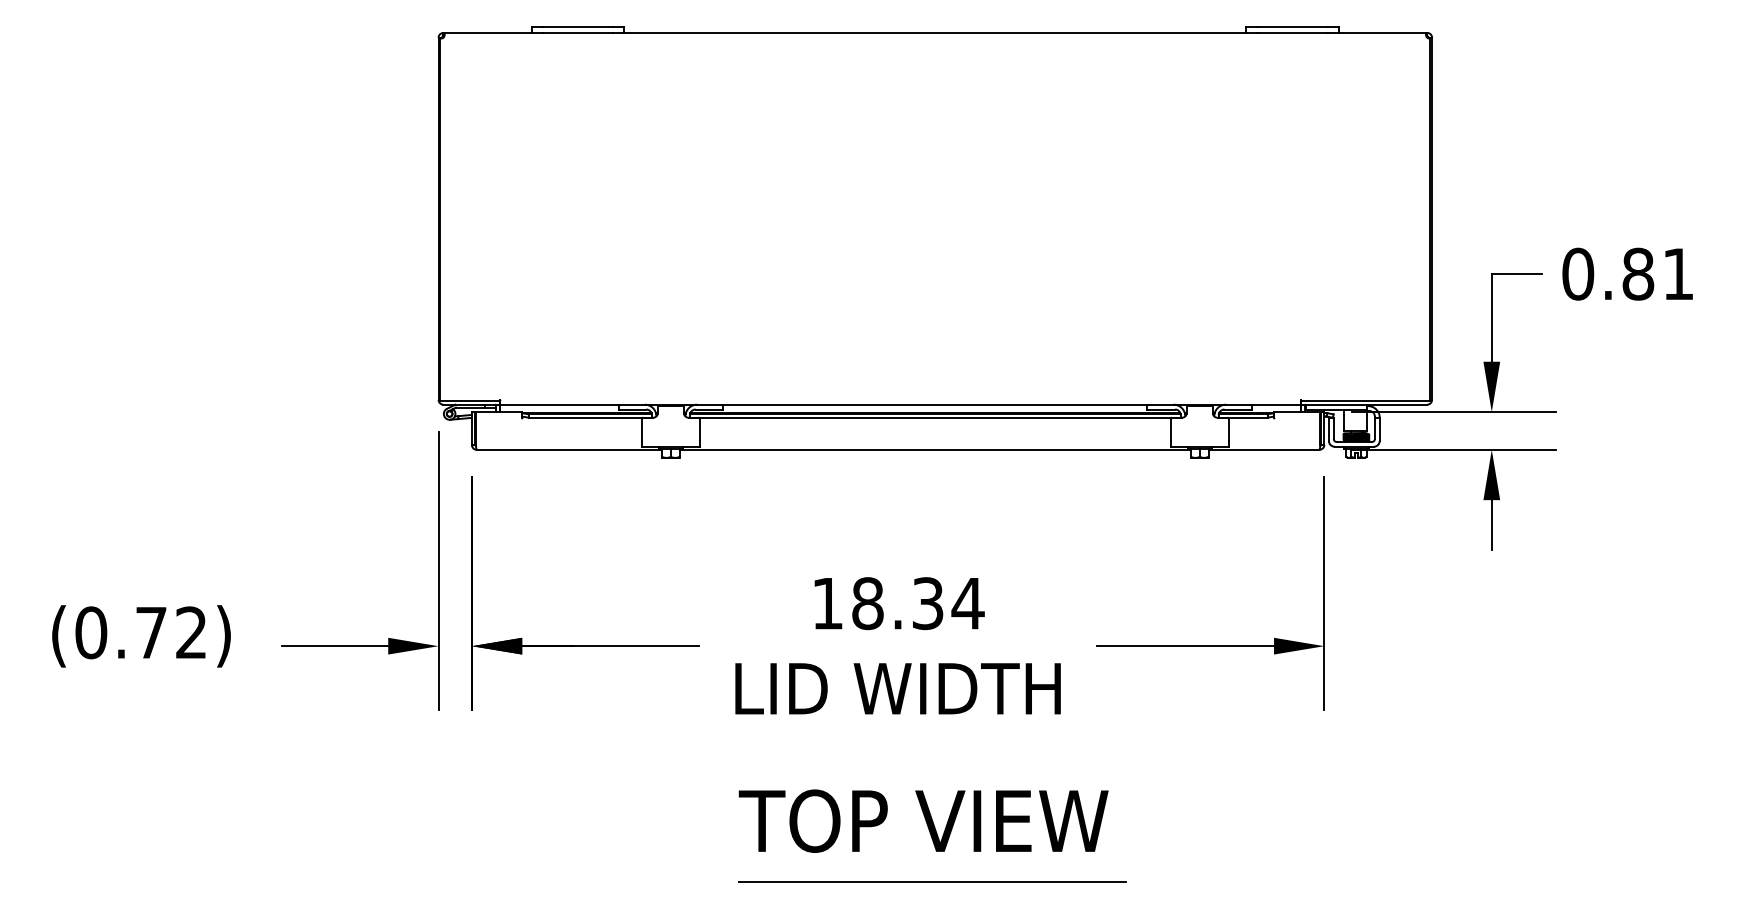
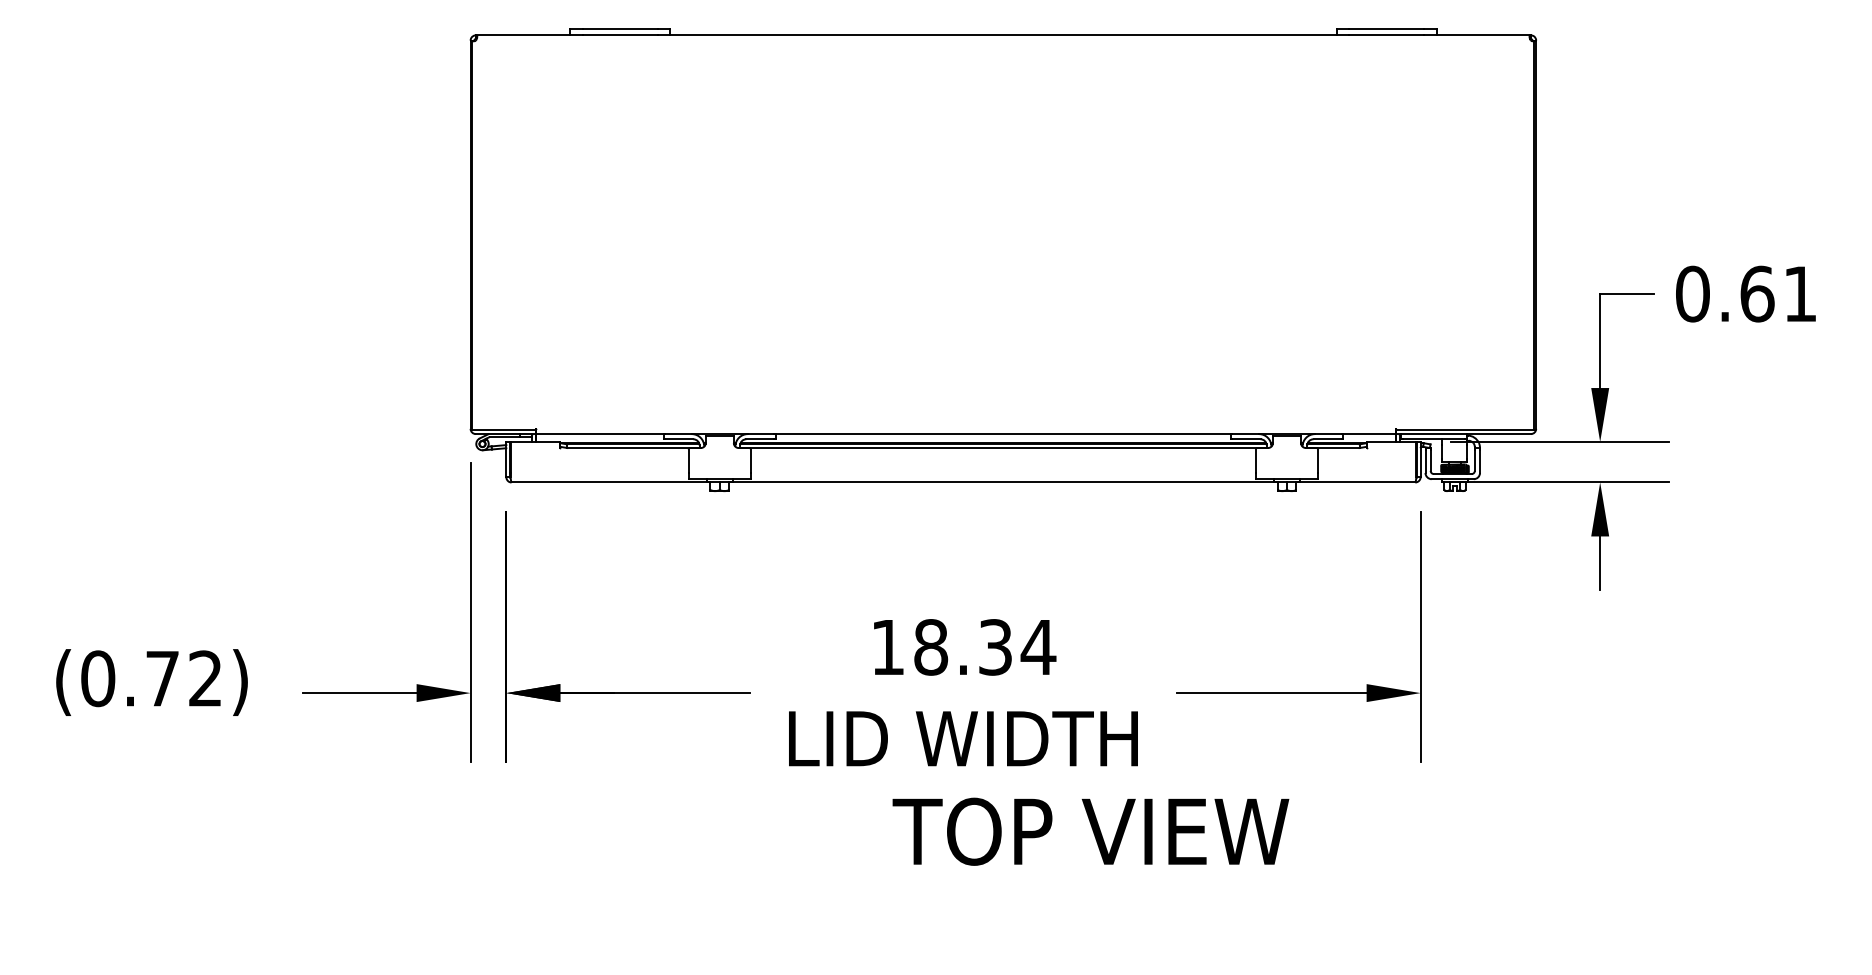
text: (1638, 273) -> (1757, 293), 0.81 -> 0.61
text: (923, 820) -> (1090, 831), moved
line: (931, 881) -> (999, 945), removed

